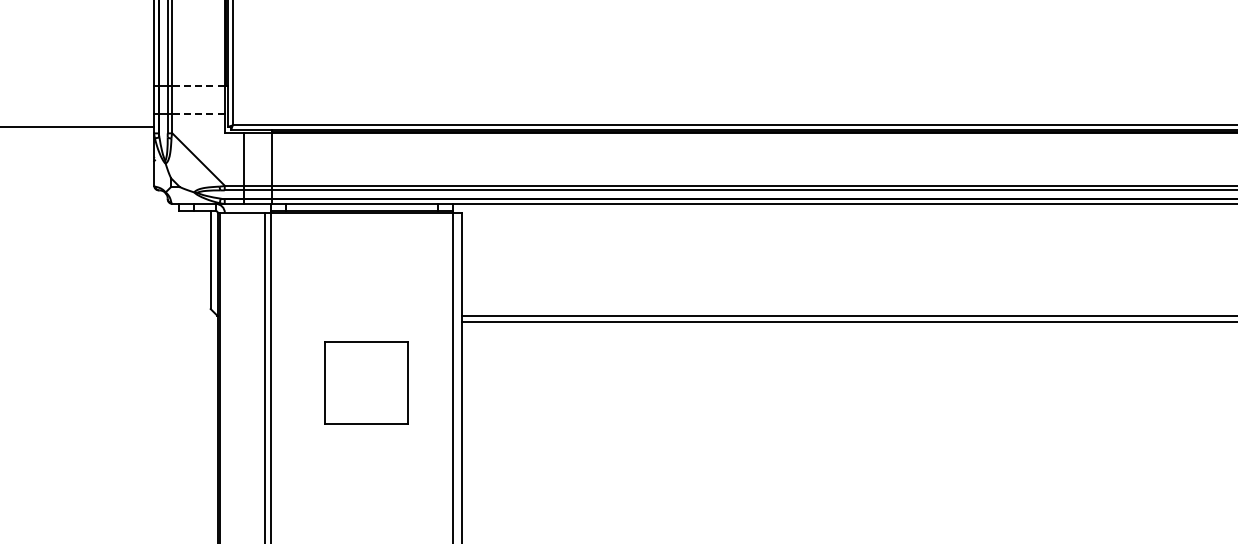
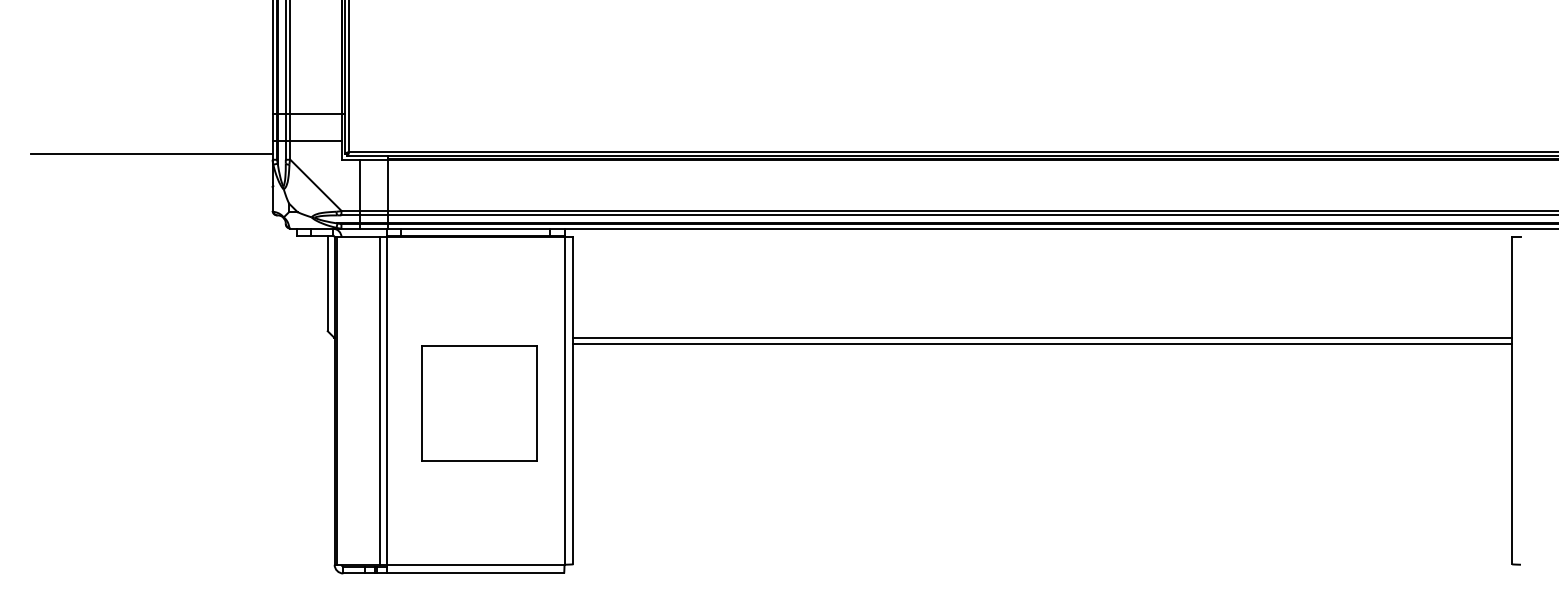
line: (198, 85) -> (315, 113), dashed -> solid
line: (198, 114) -> (315, 141), dashed -> solid
part: (366, 383) -> (479, 403), size x1.43

